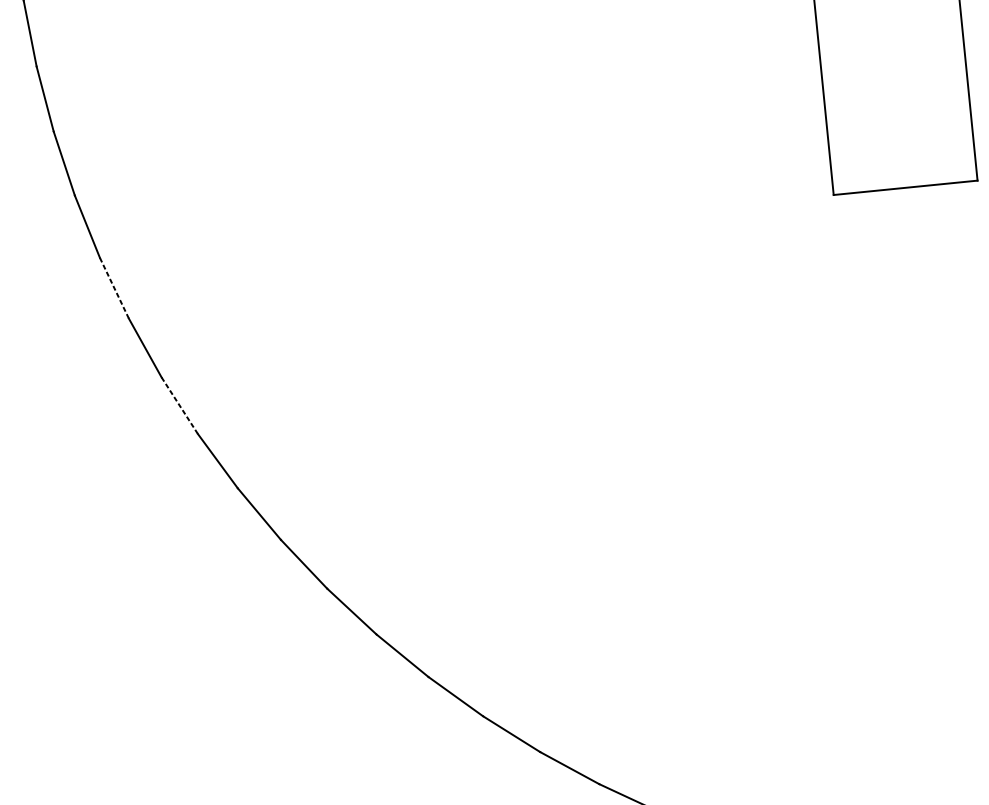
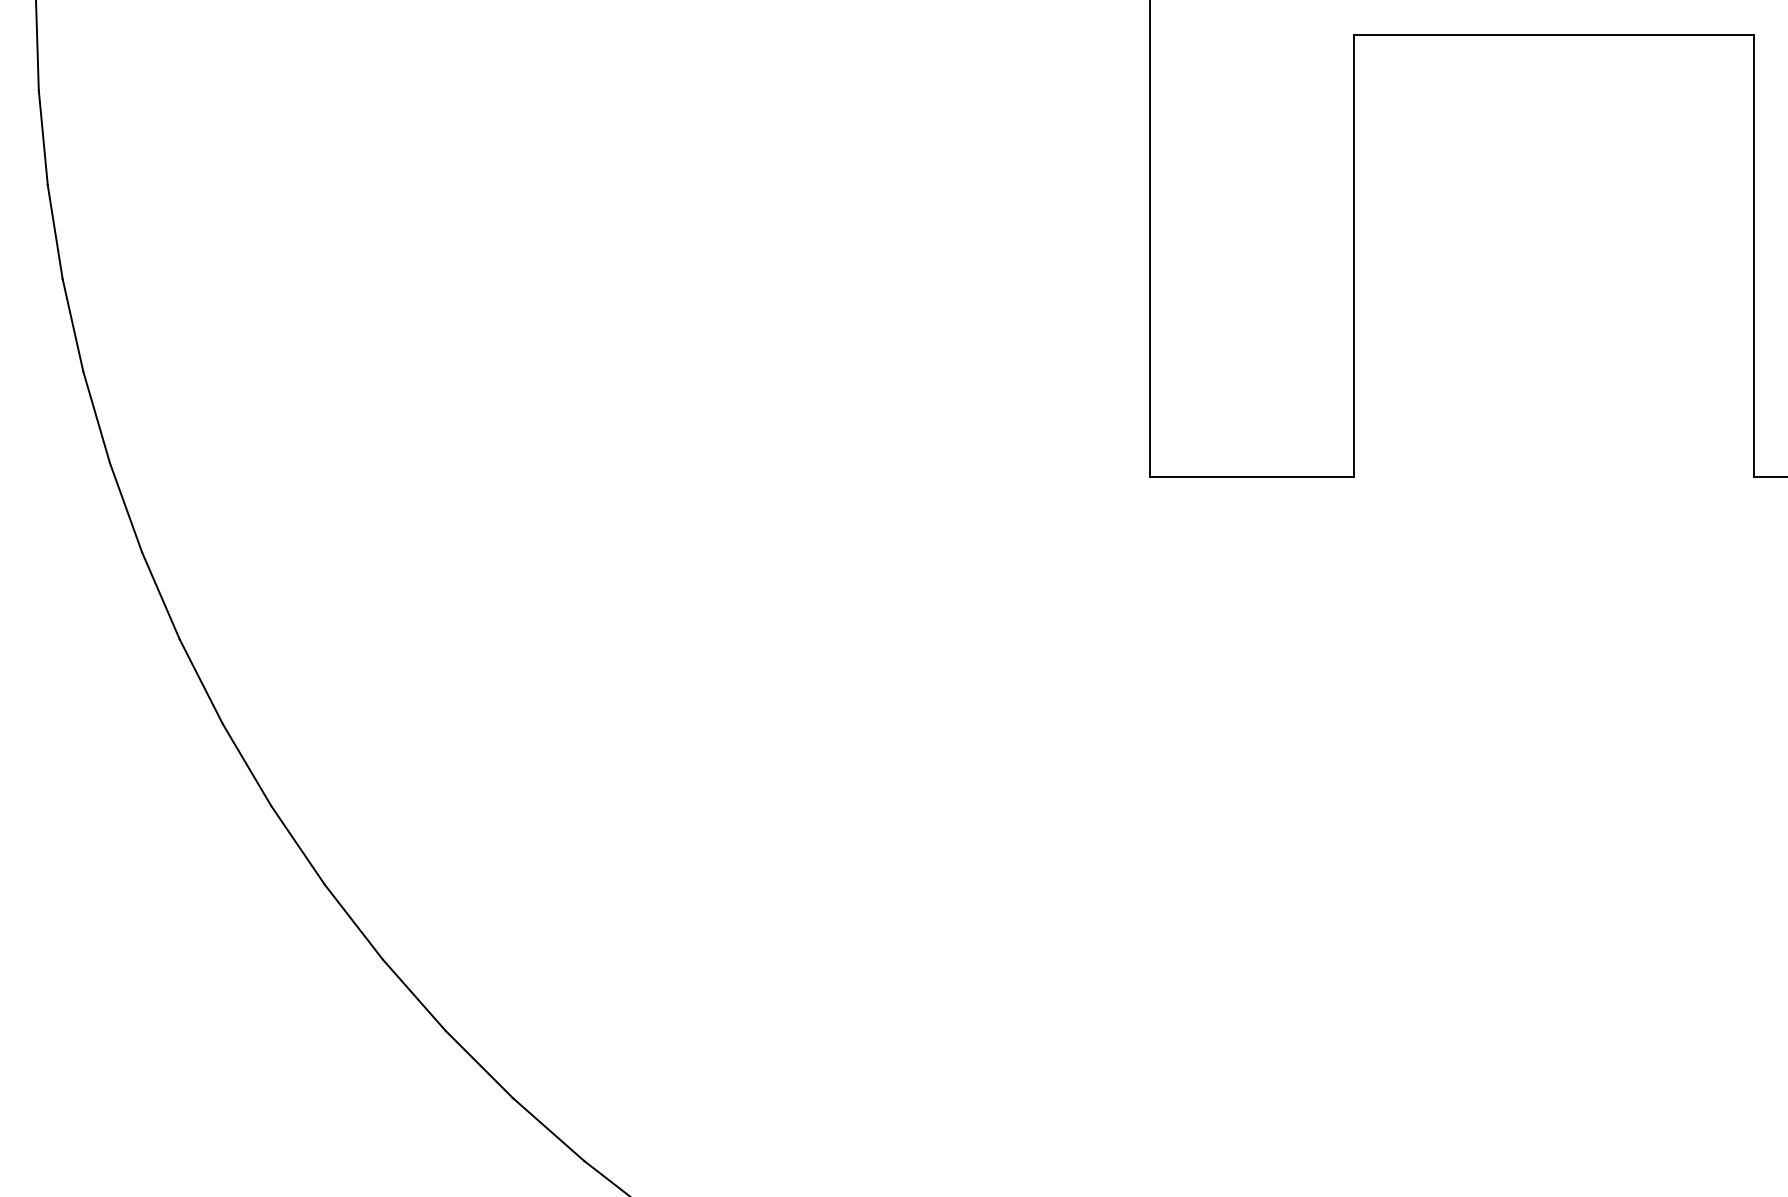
line: (114, 288) -> (126, 507), dashed -> solid
line: (179, 405) -> (201, 681), dashed -> solid

